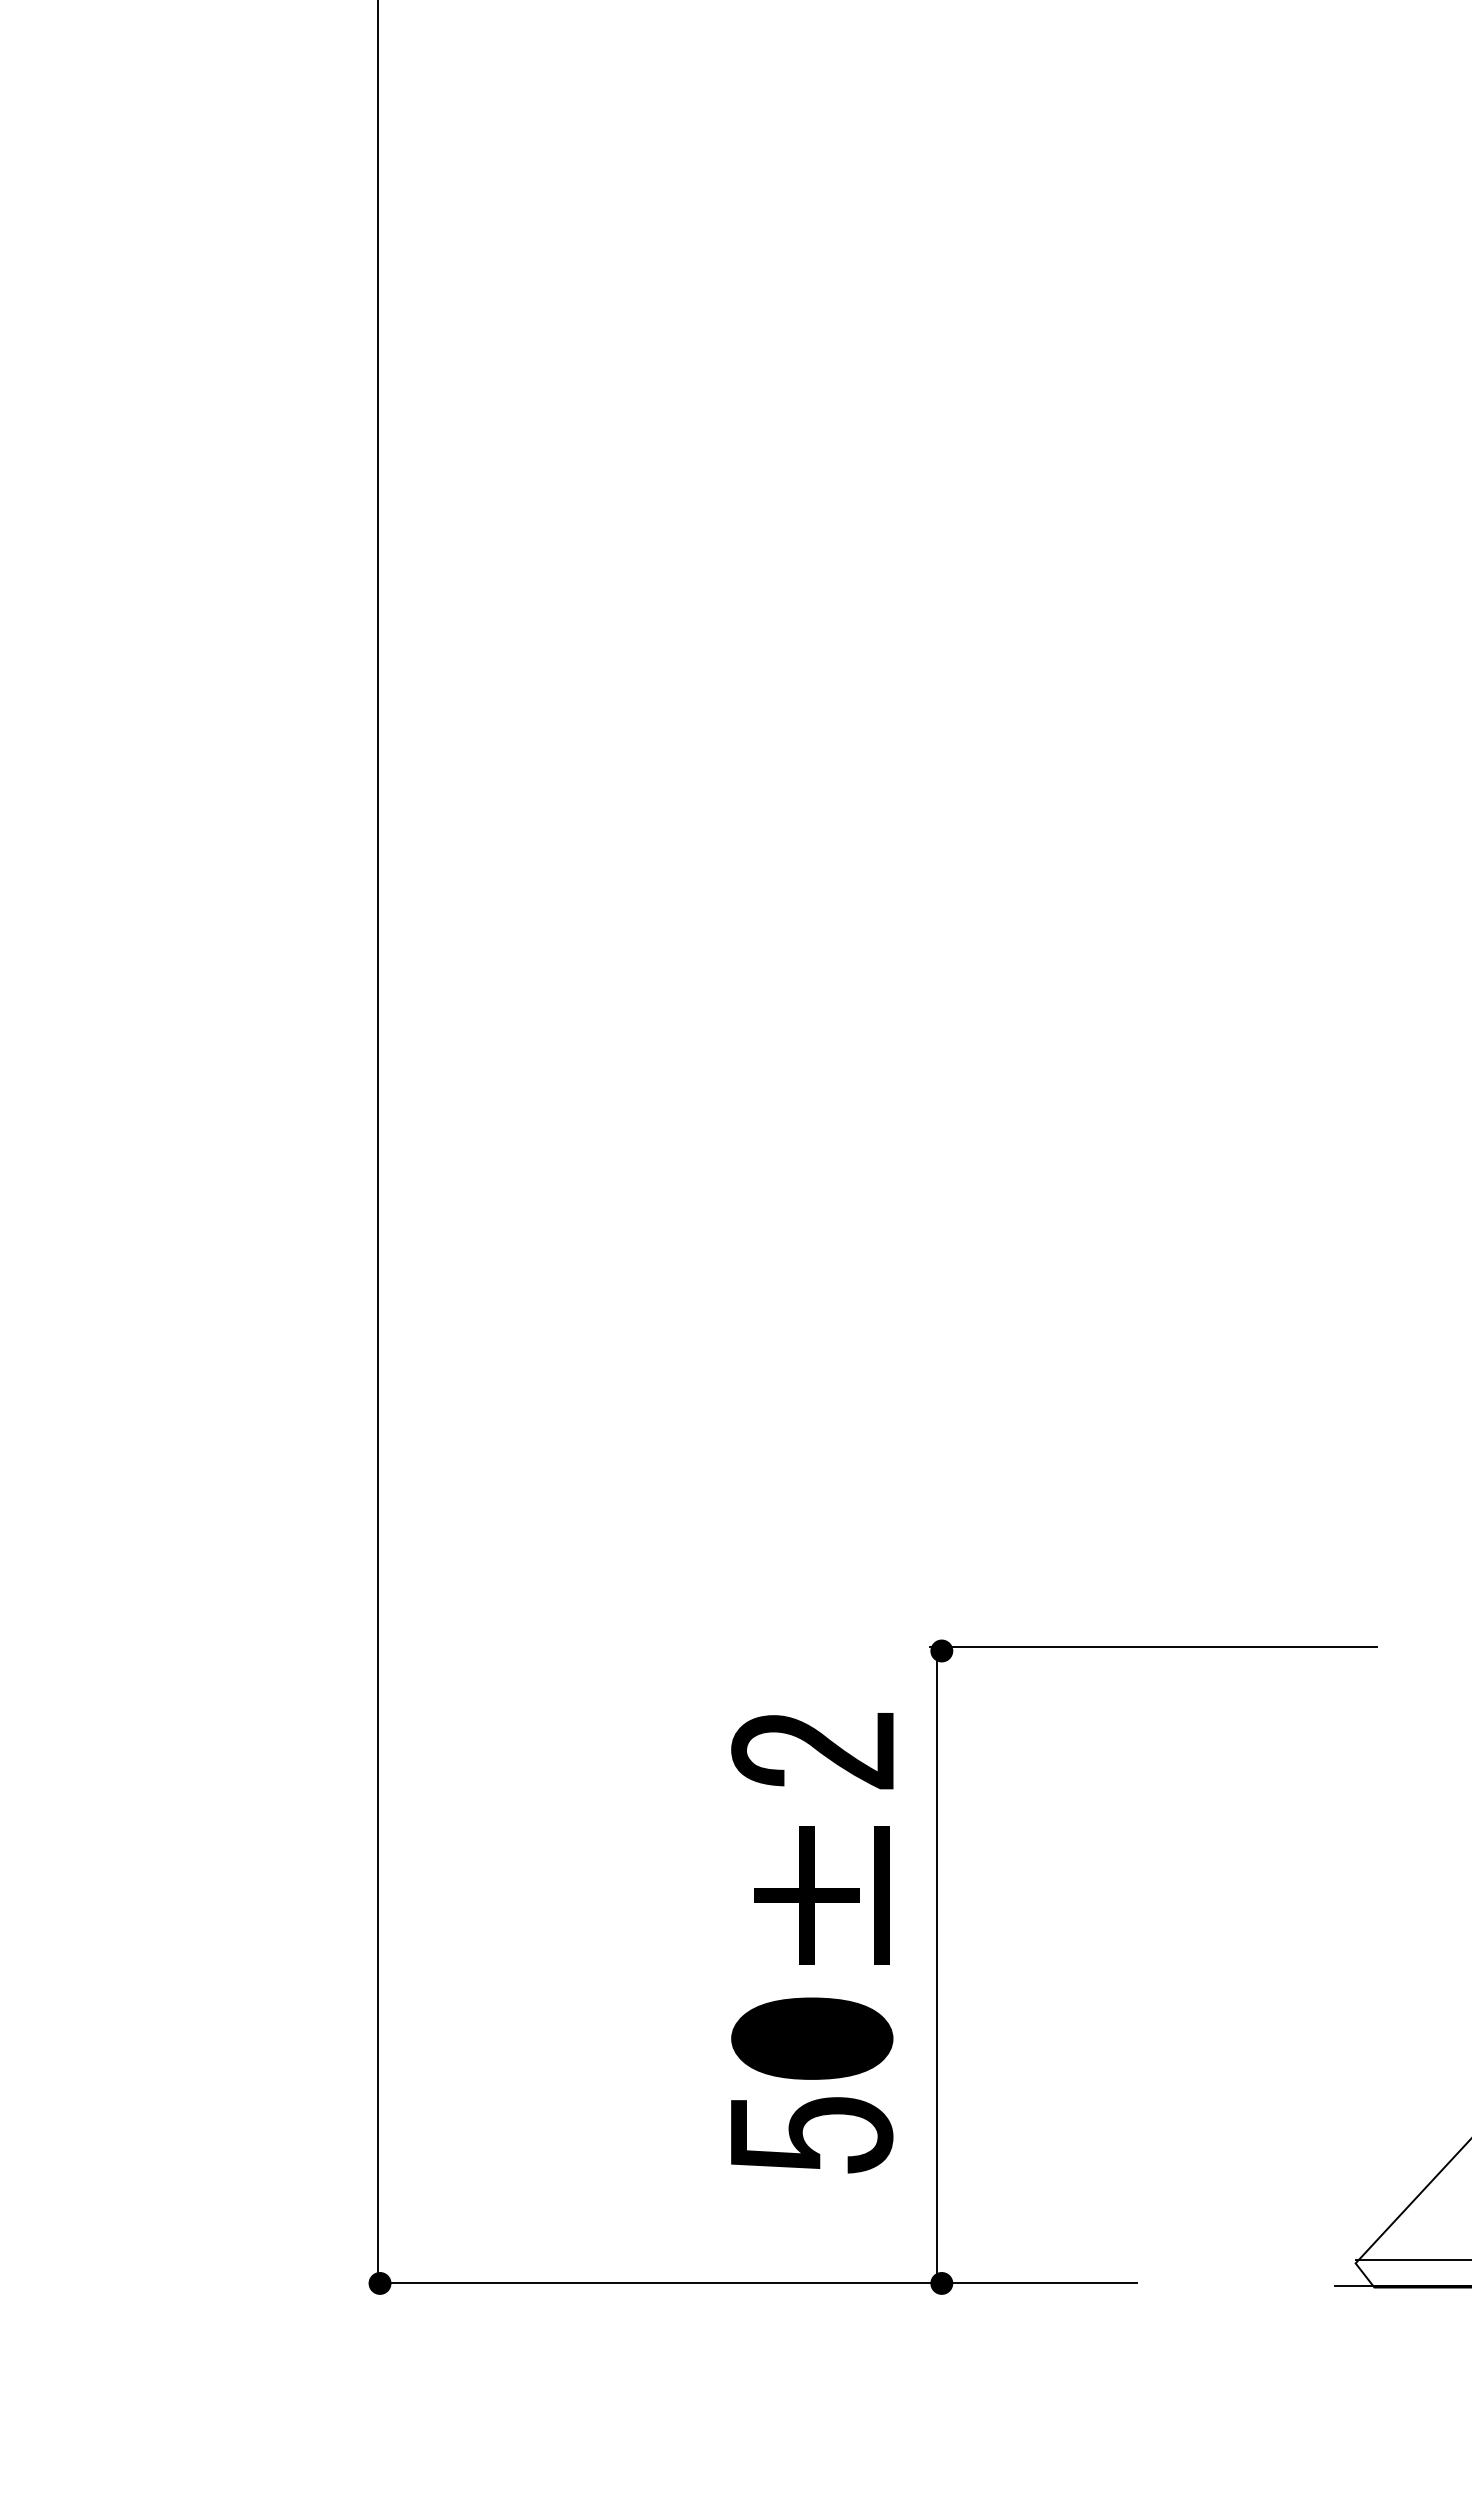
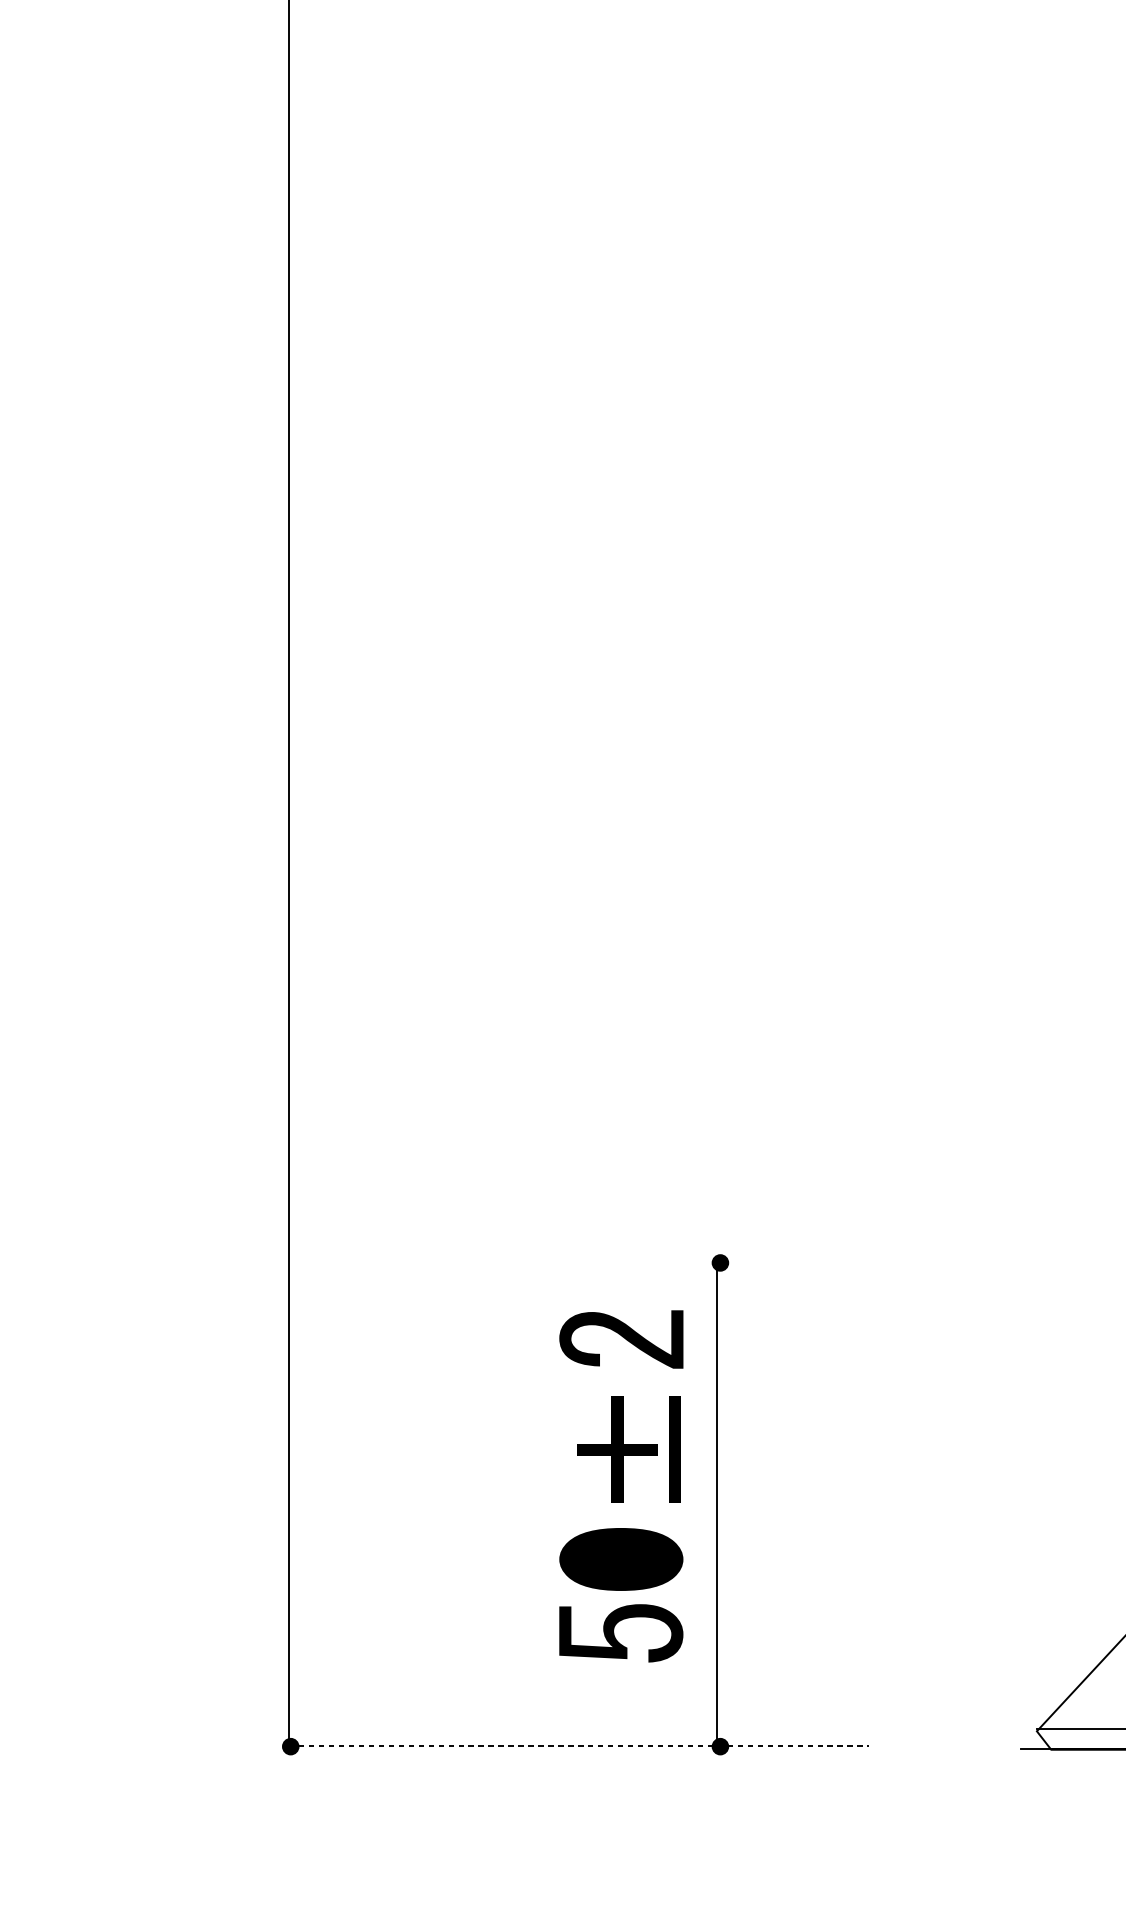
line: (1153, 1647) -> (882, 1260), removed
line: (757, 2282) -> (579, 1745), solid -> dashed

